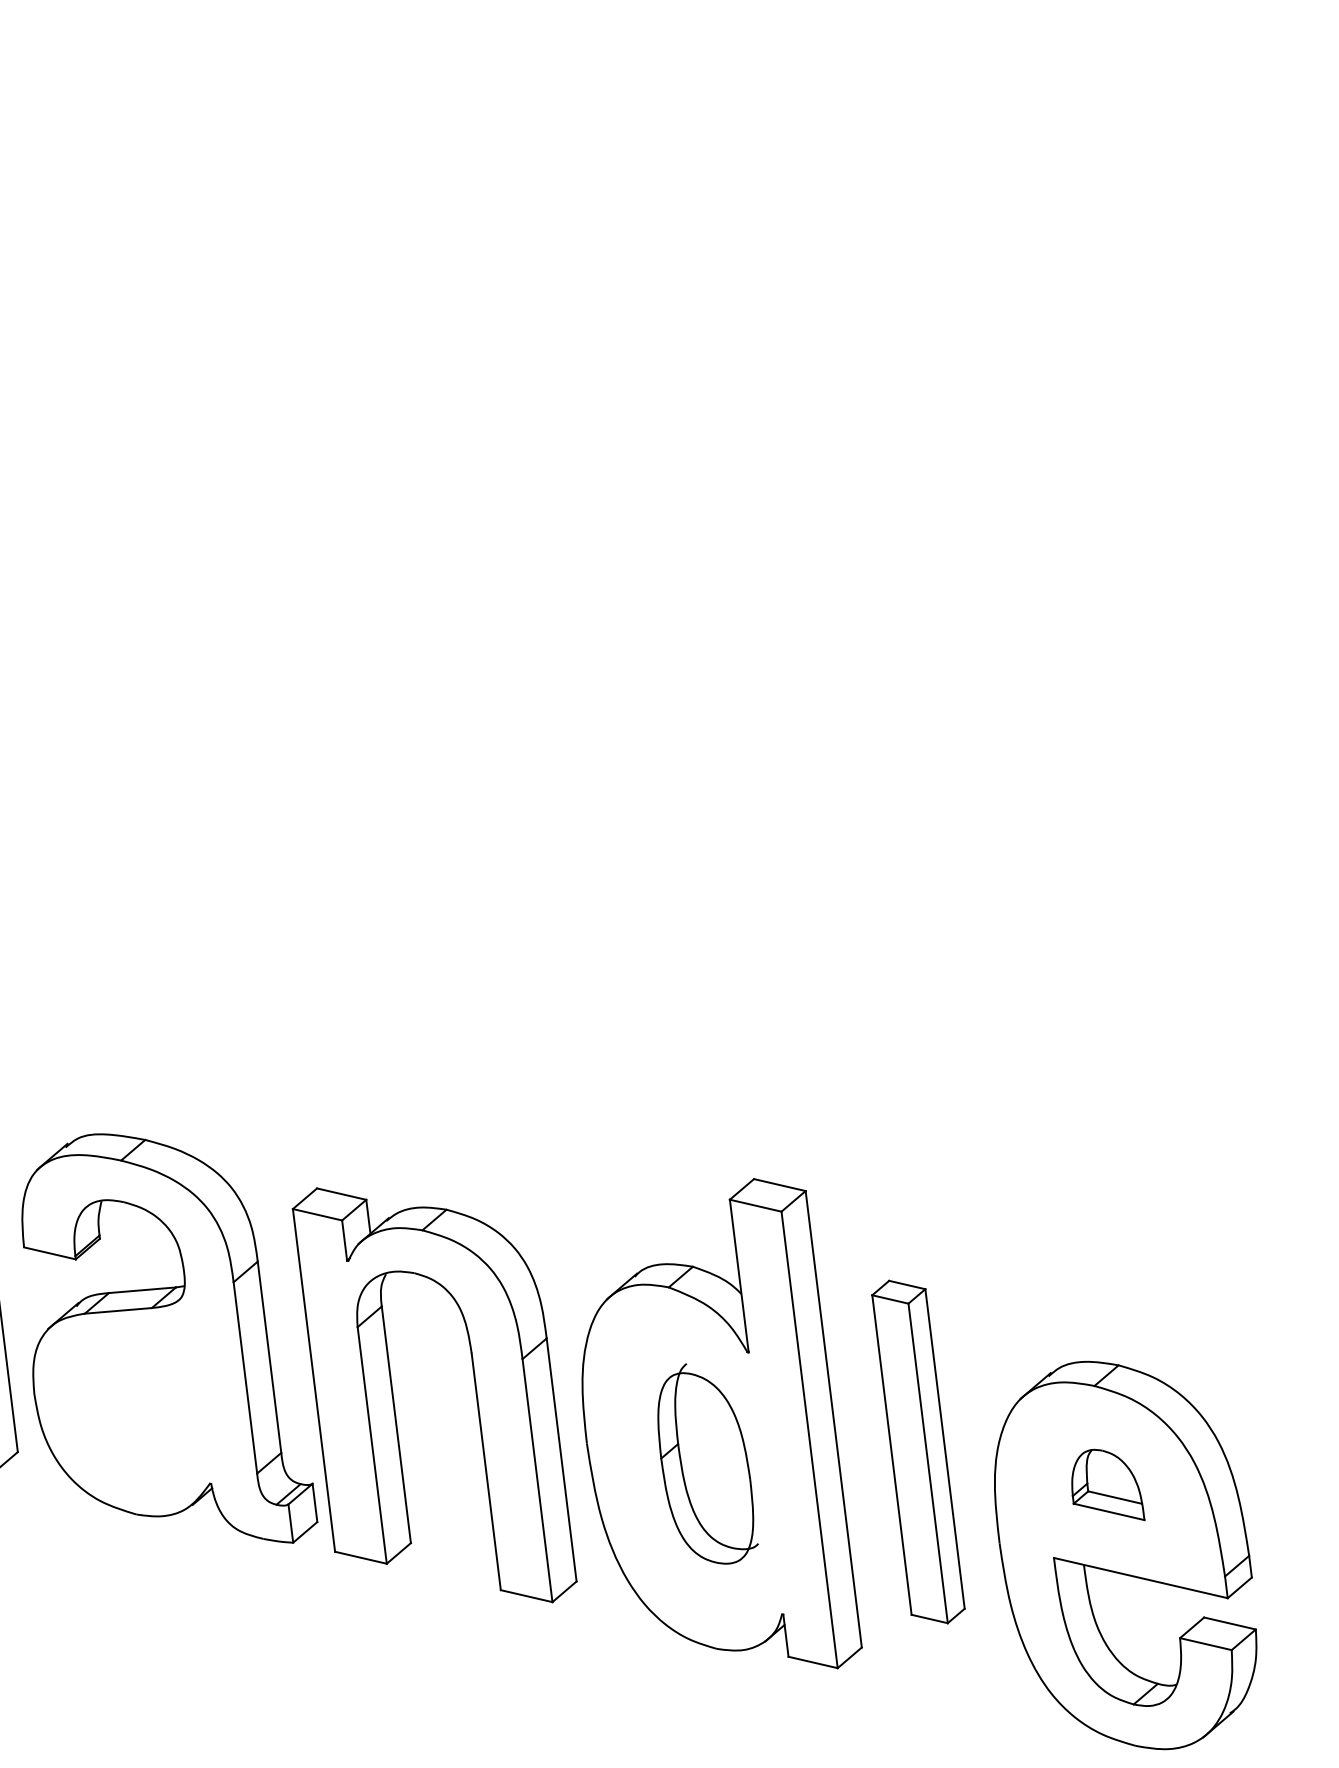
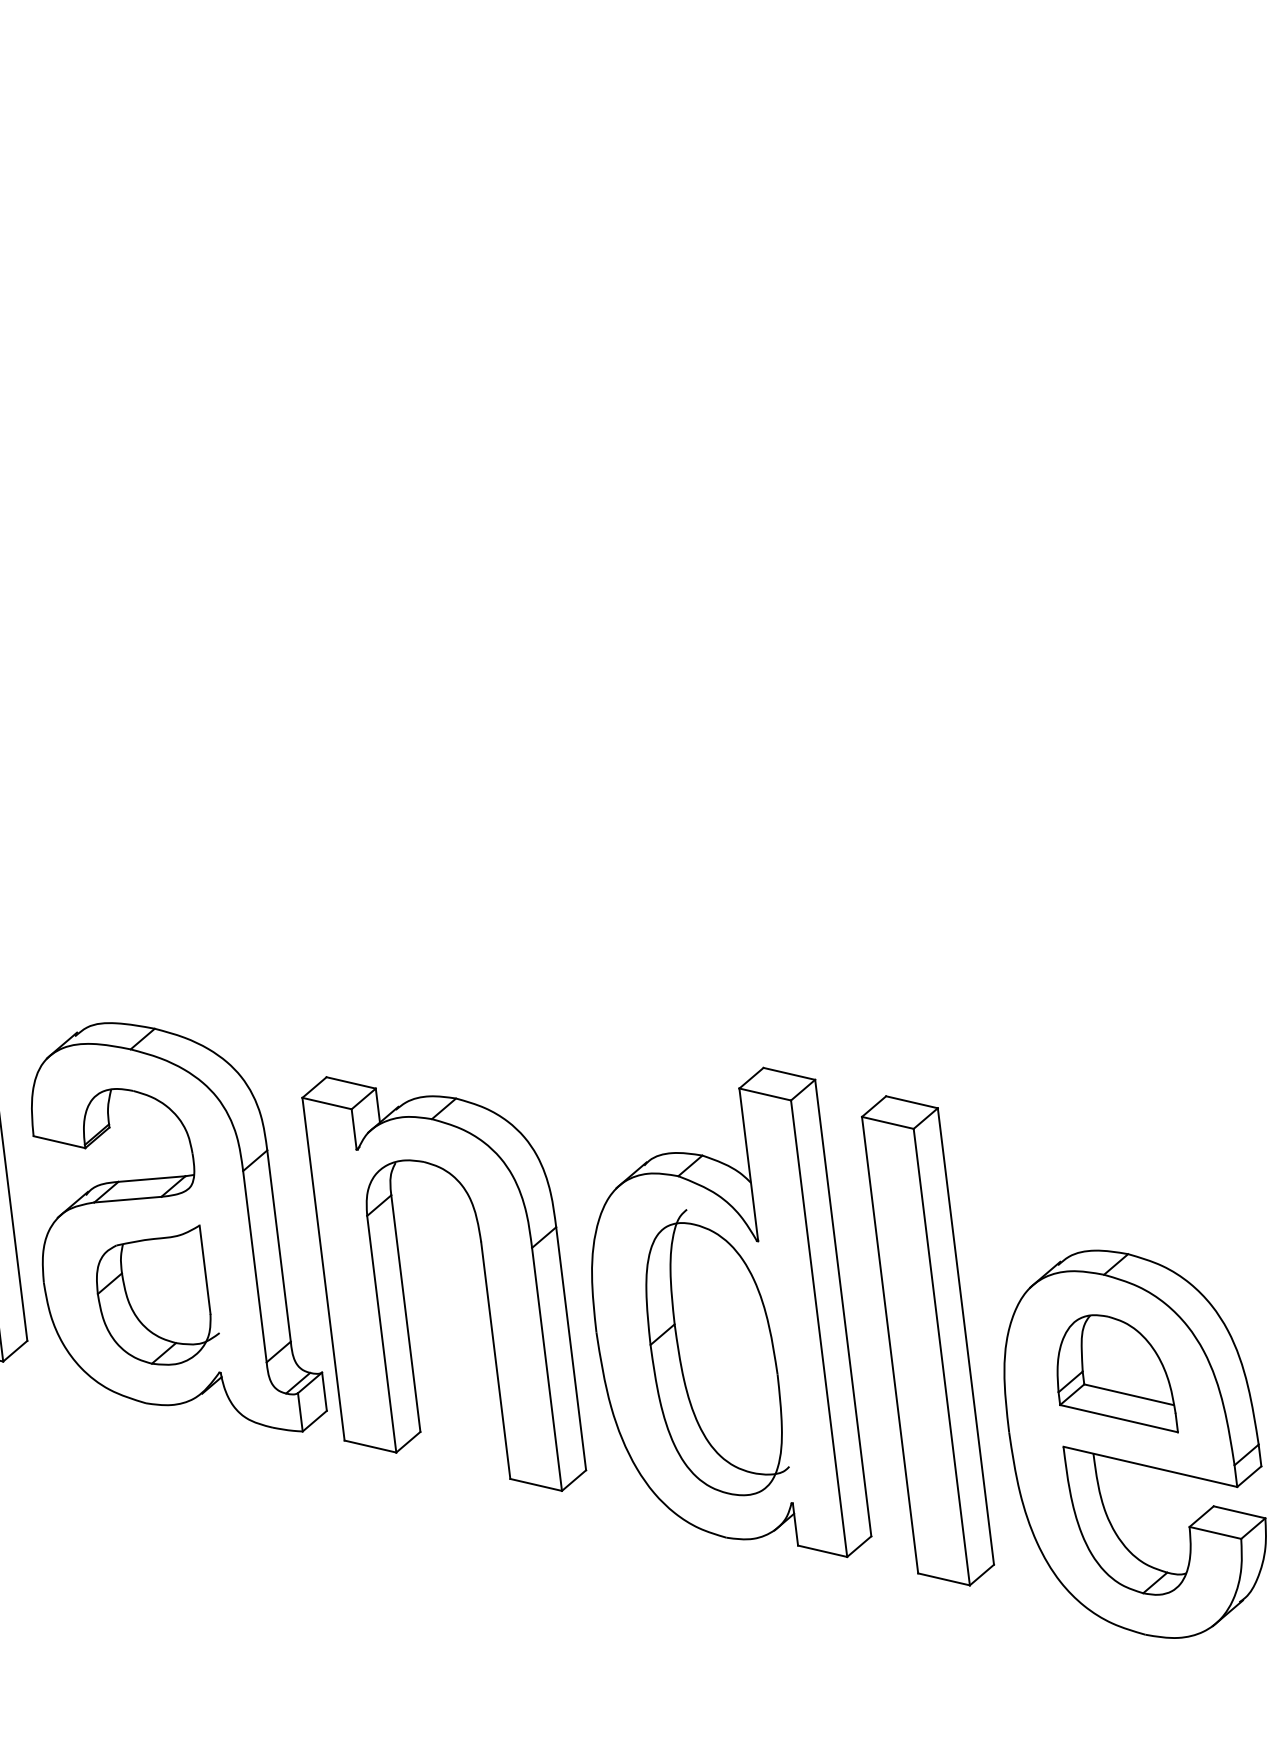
part: (148, 1405) -> (158, 1294), added
part: (918, 1451) -> (928, 1340), size x1.43
part: (708, 1463) -> (718, 1352), size x1.43
part: (1108, 1484) -> (1118, 1373), size x1.67

